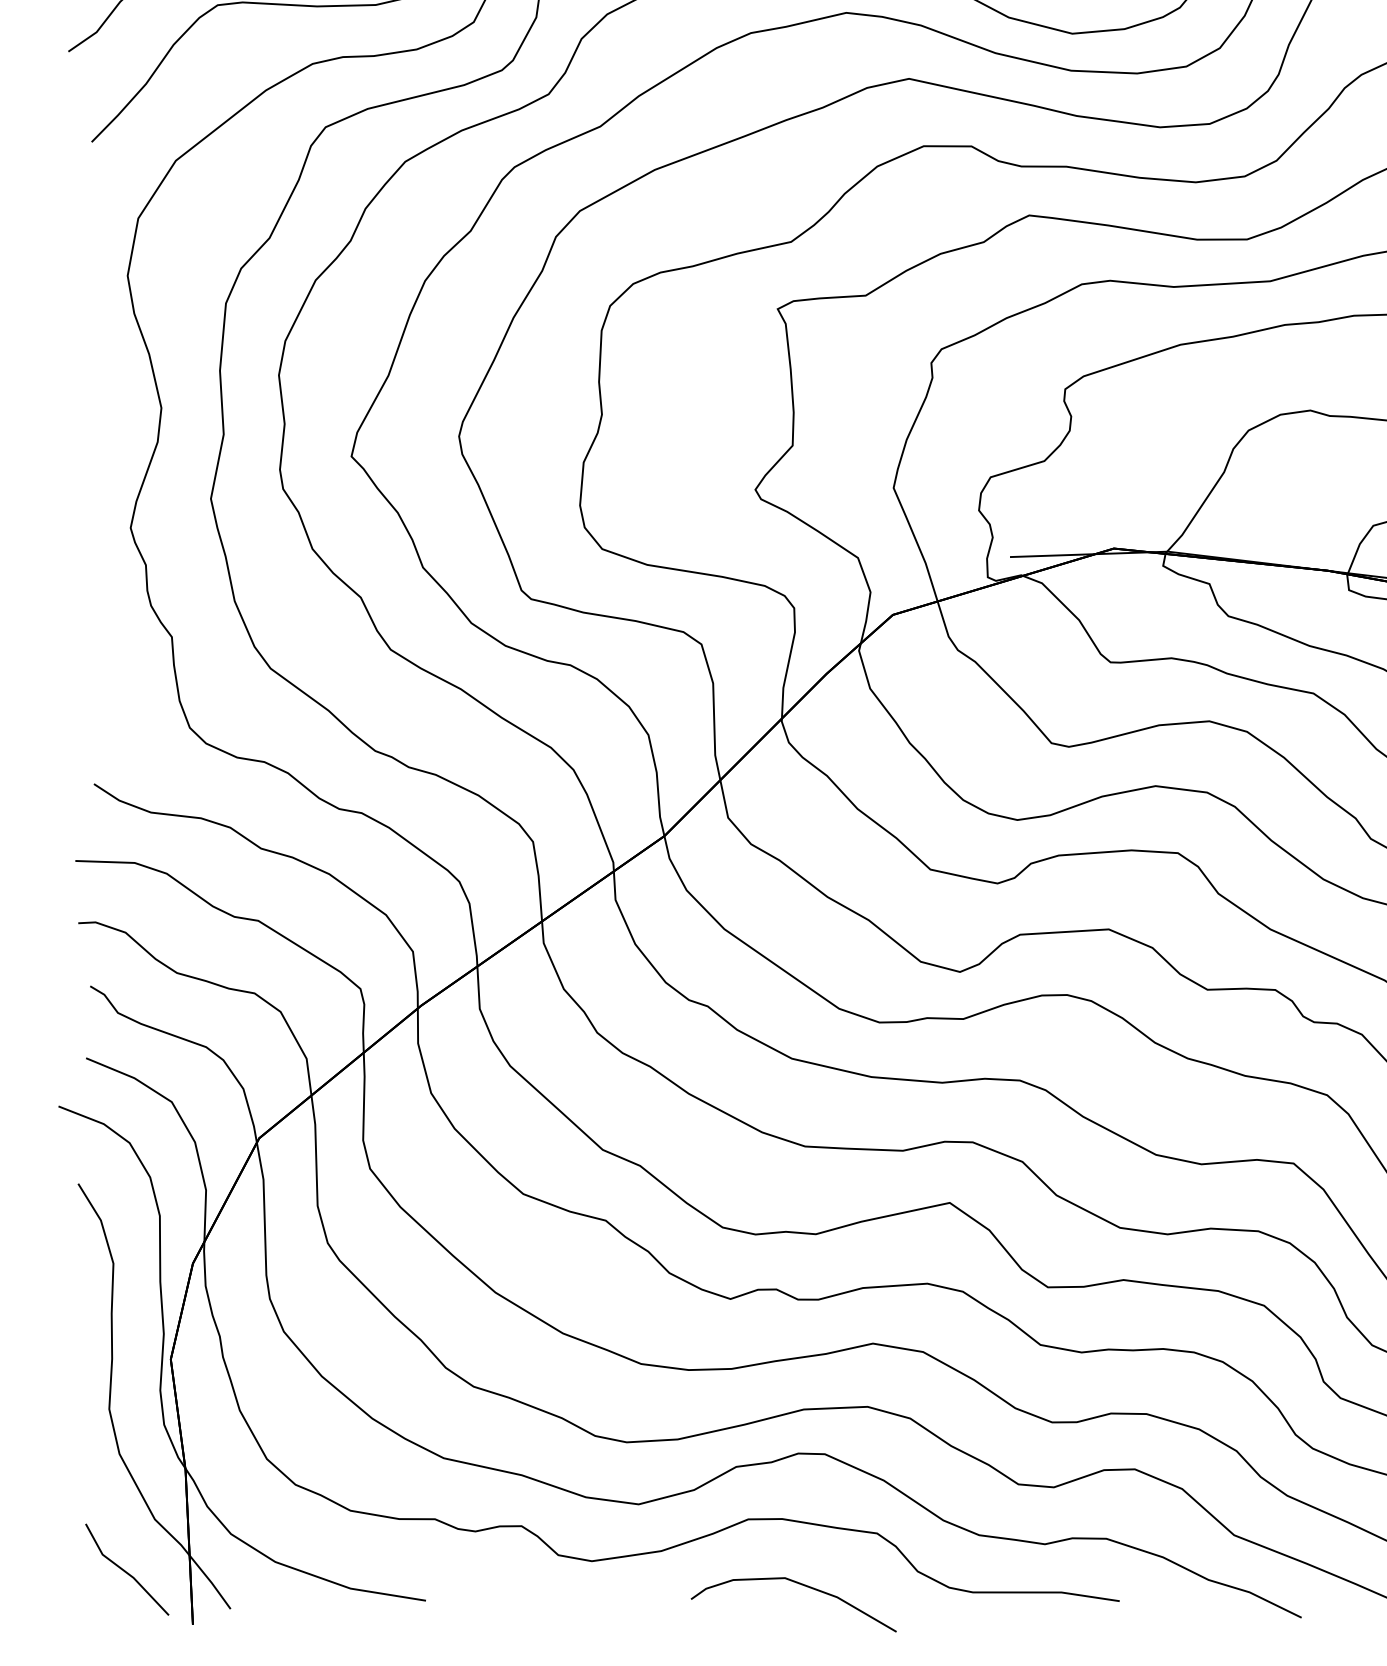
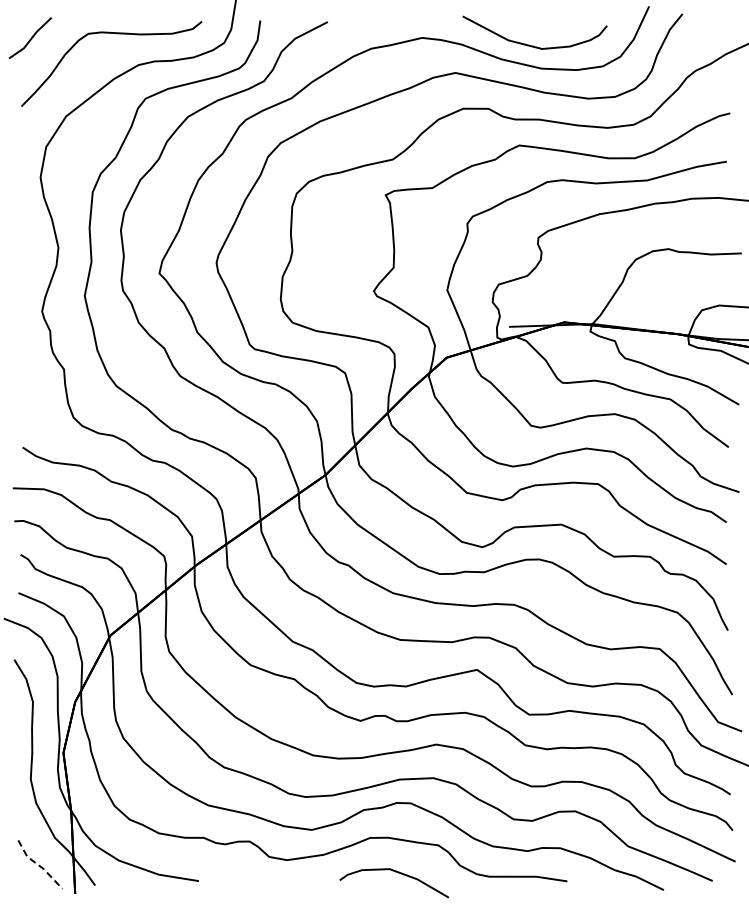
line: (123, 1571) -> (38, 865), solid -> dashed

